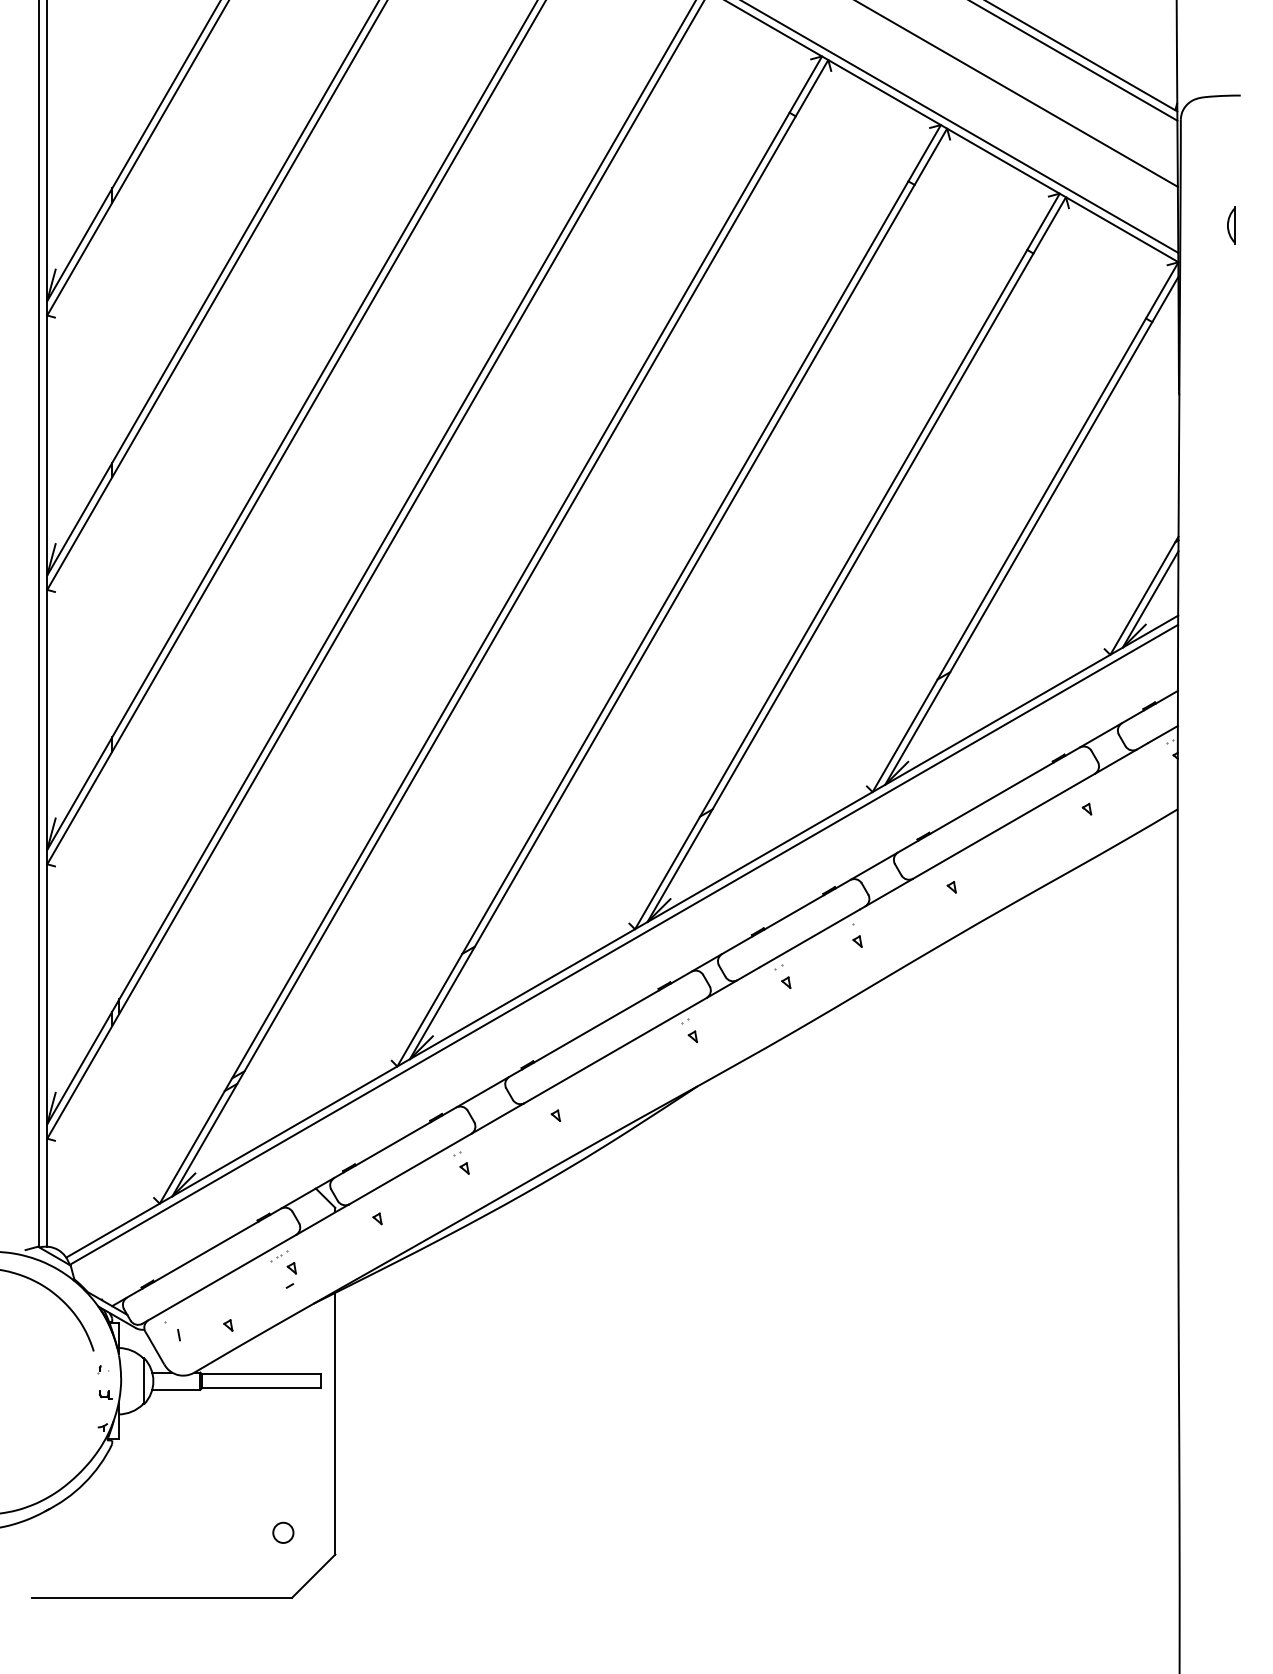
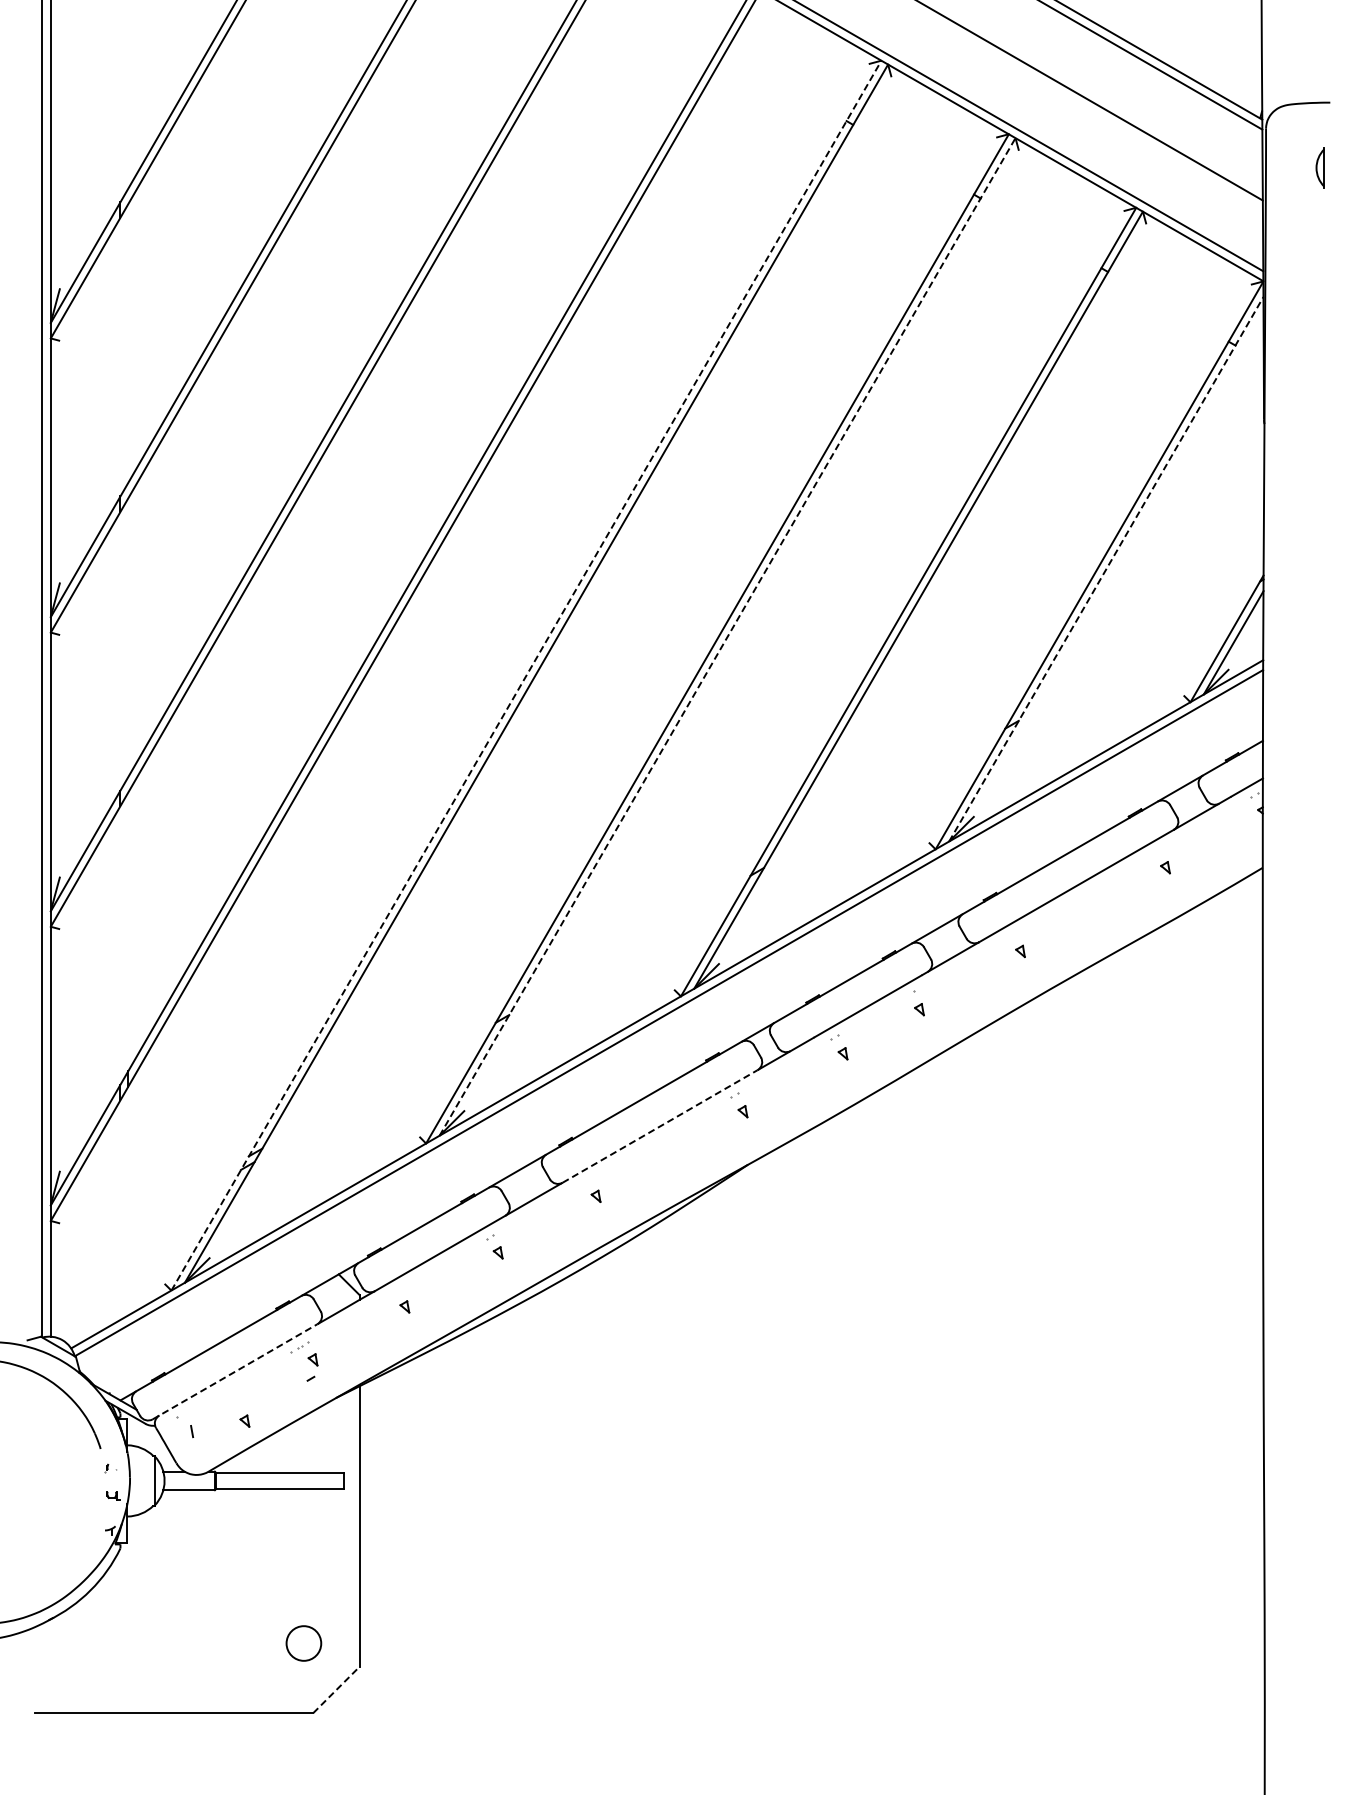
part: (1230, 225) -> (1319, 167), moved
line: (1032, 530) -> (1106, 568), solid -> dashed
line: (678, 593) -> (727, 636), solid -> dashed
line: (490, 629) -> (526, 675), solid -> dashed
line: (615, 1050) -> (660, 1126), solid -> dashed
line: (219, 1279) -> (235, 1371), solid -> dashed
circle: (282, 1532) -> (303, 1643), size x1.6
line: (313, 1575) -> (336, 1689), solid -> dashed

